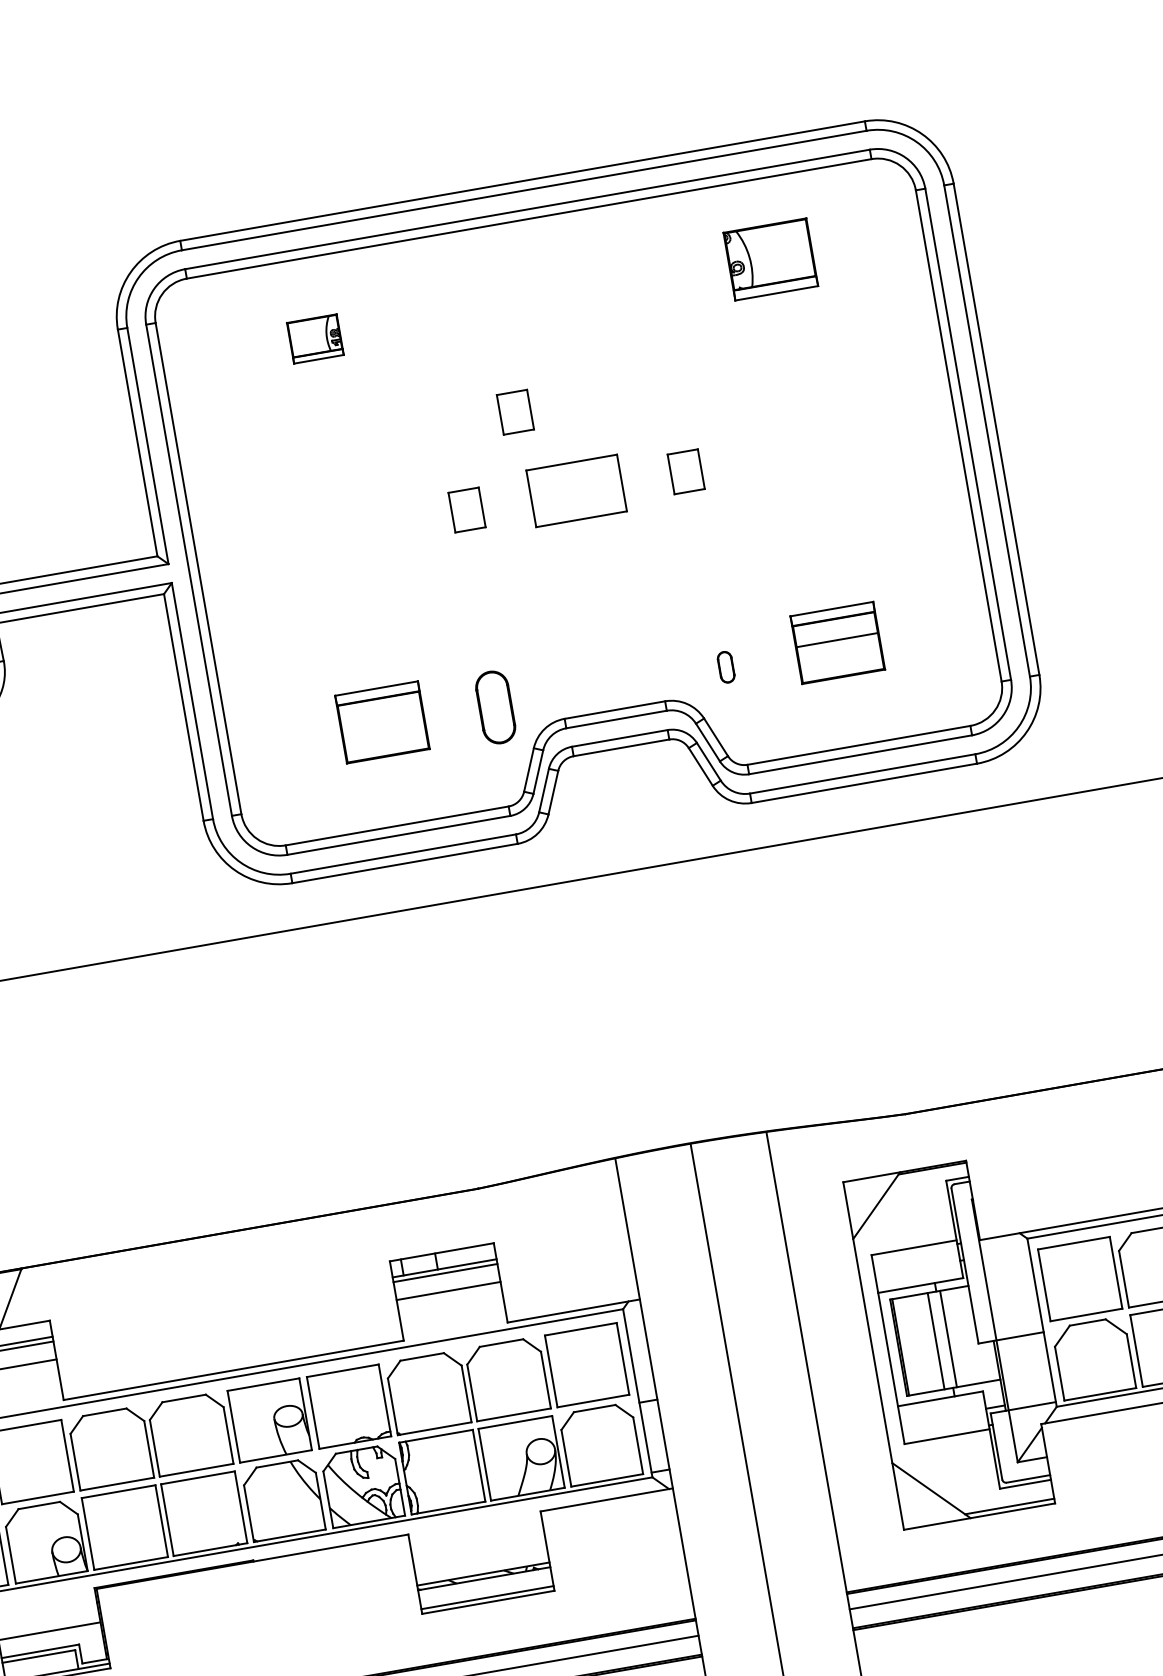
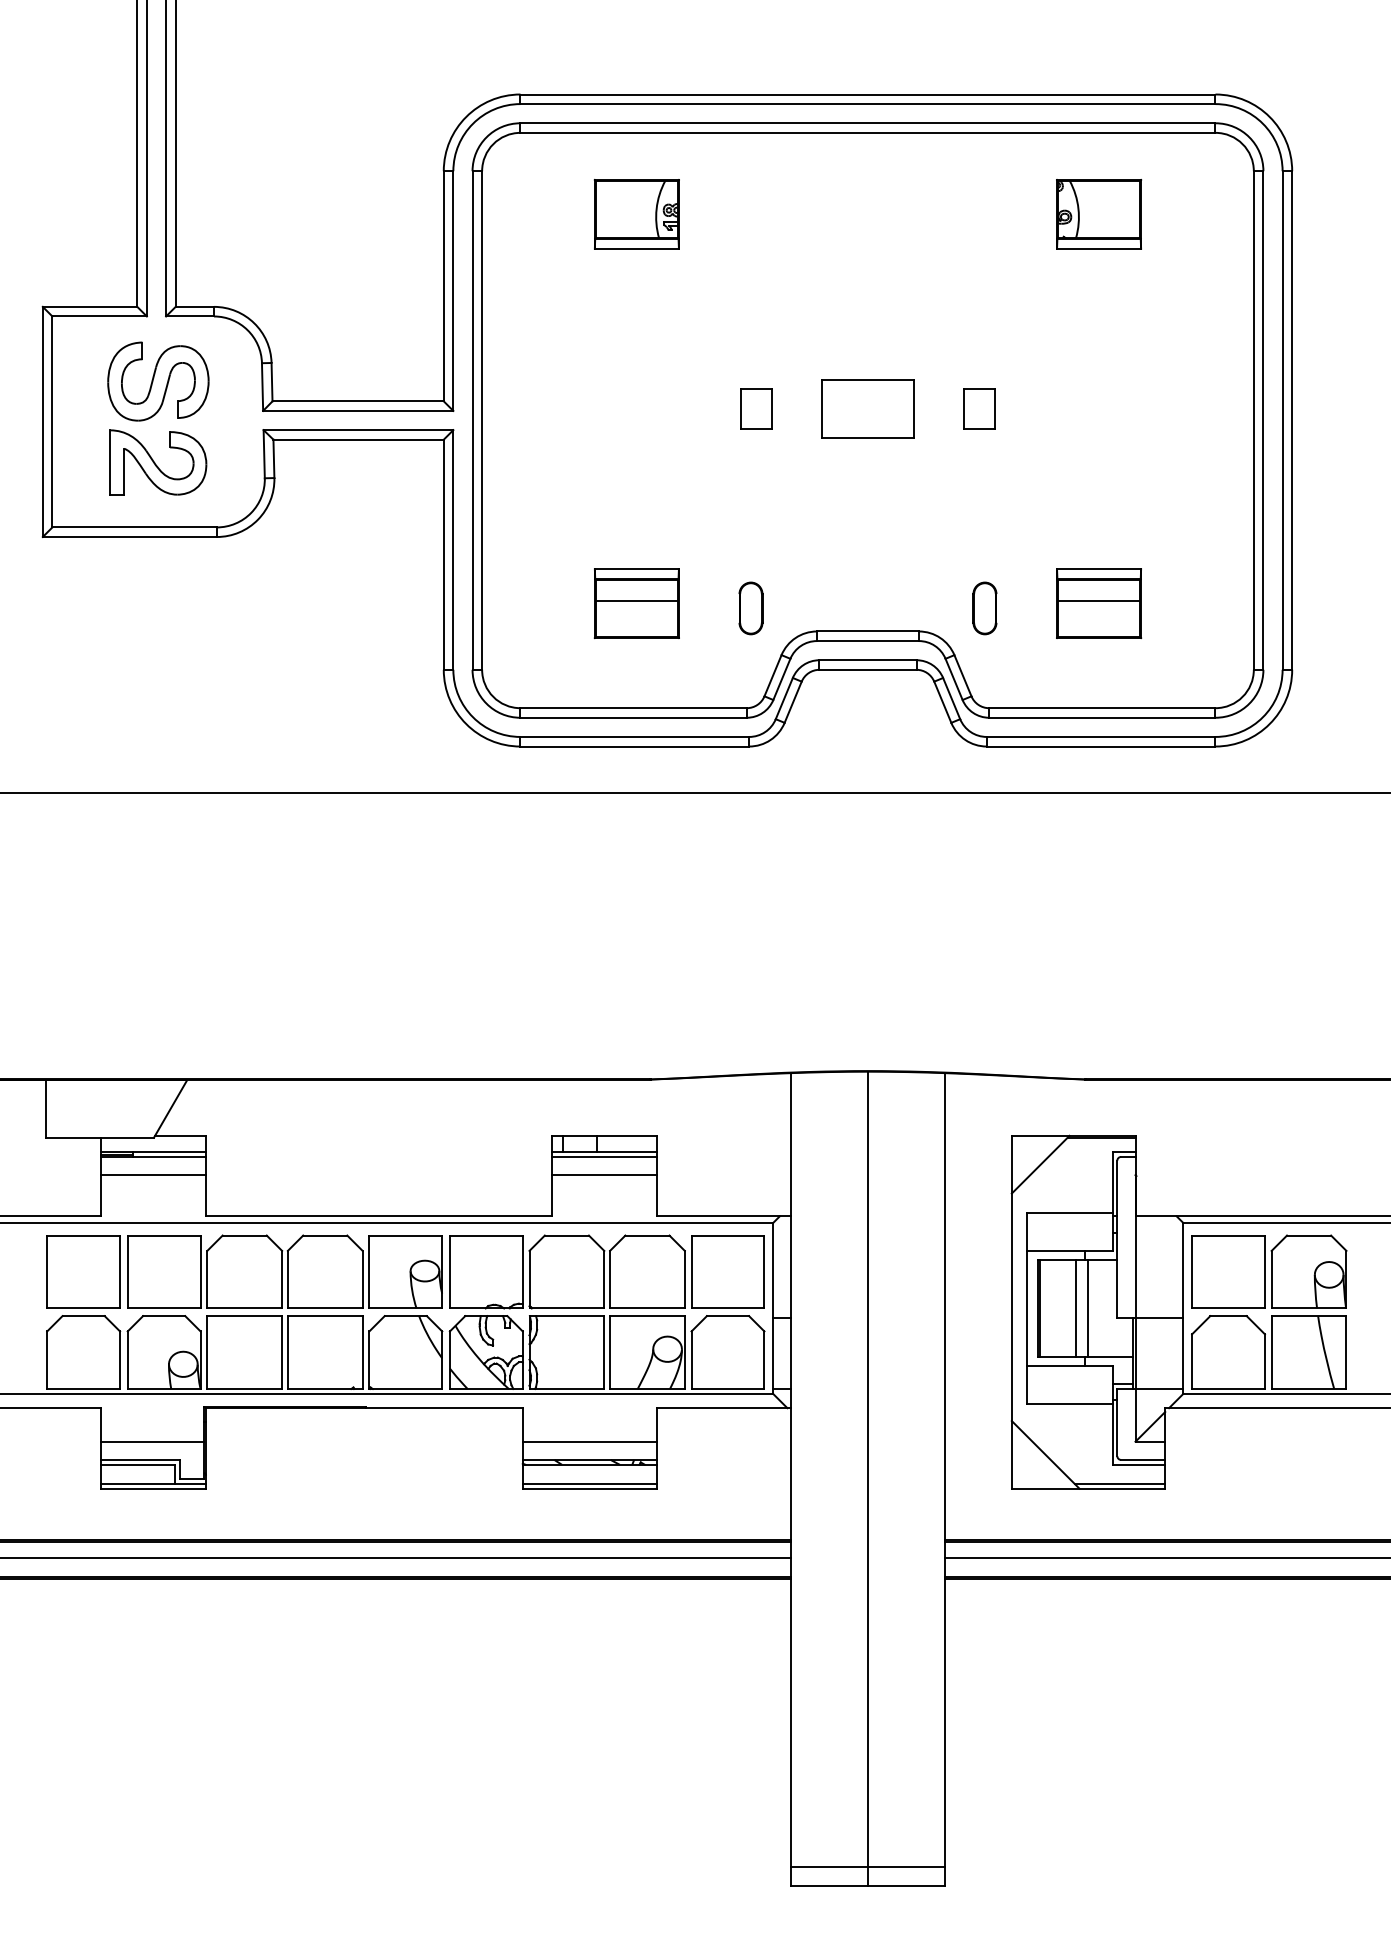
part: (315, 339) -> (636, 214), size x1.67
part: (515, 411) -> (821, 320), removed
part: (725, 667) -> (984, 608), size x1.67
part: (495, 707) -> (750, 608), size x0.71
line: (381, 719) -> (636, 600), added
line: (479, 1555) -> (589, 1441), added

